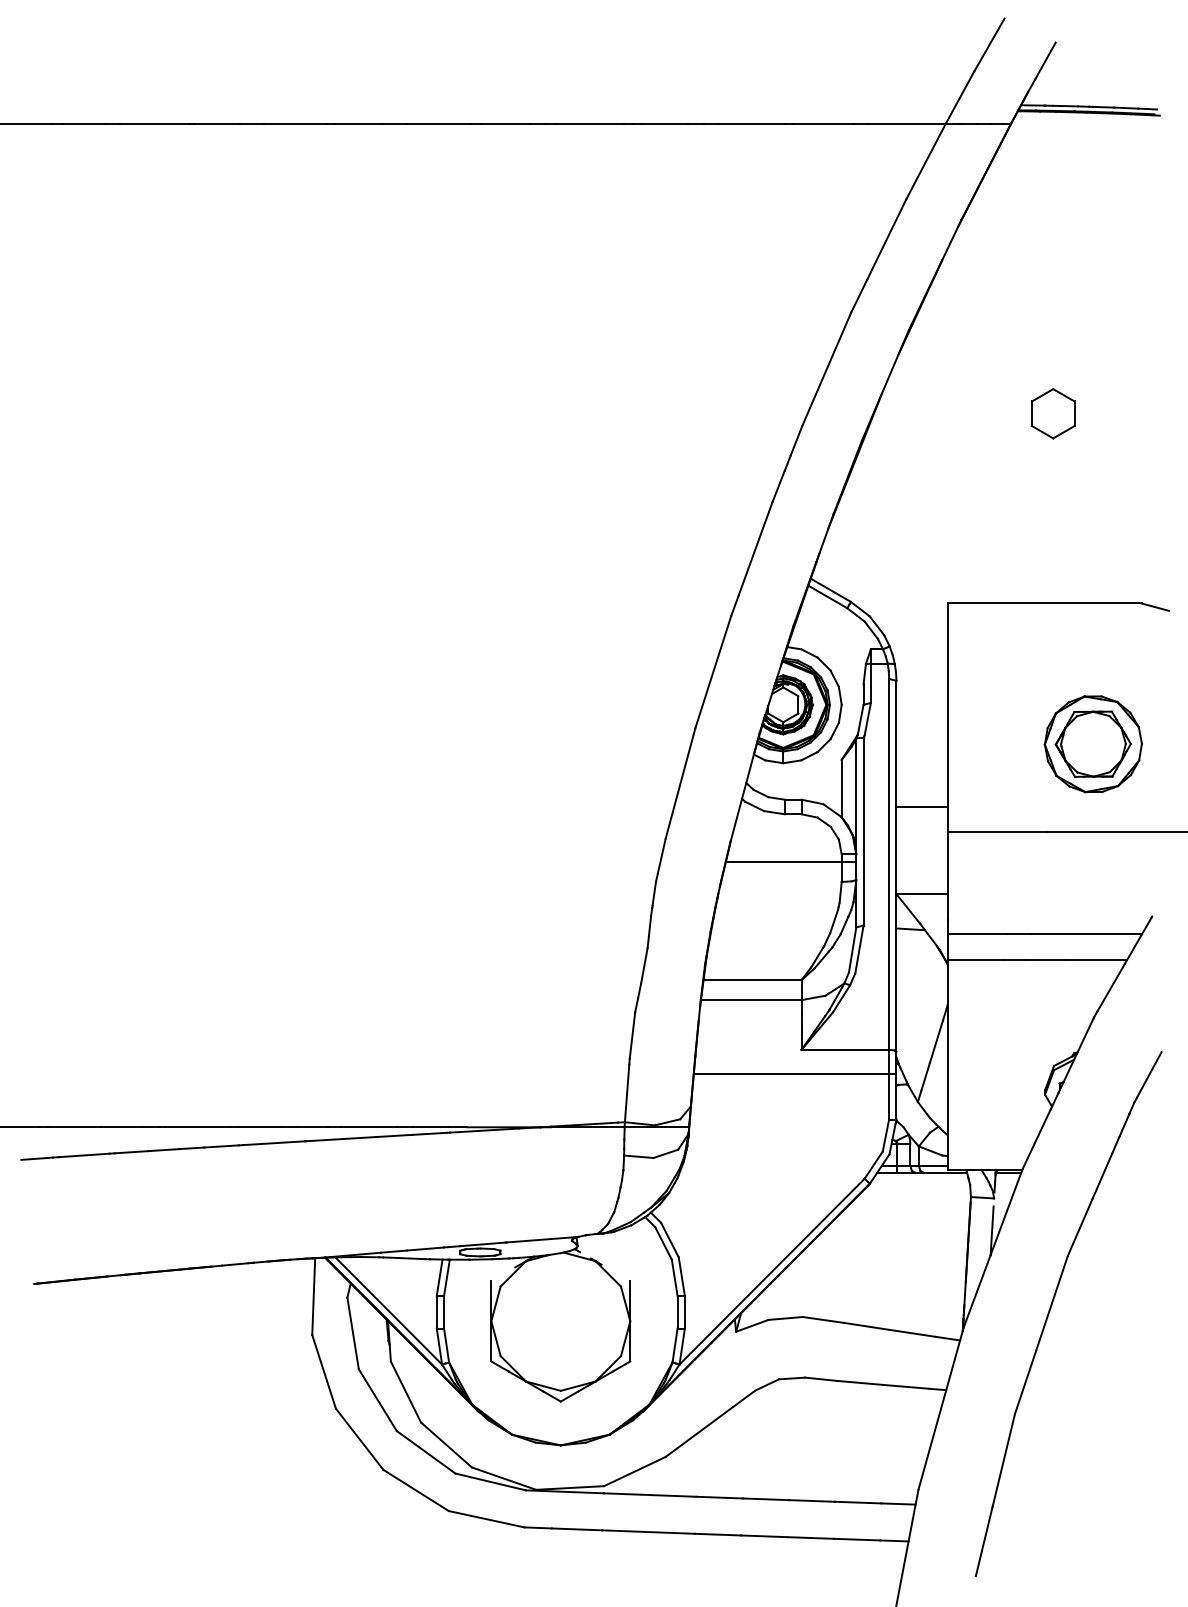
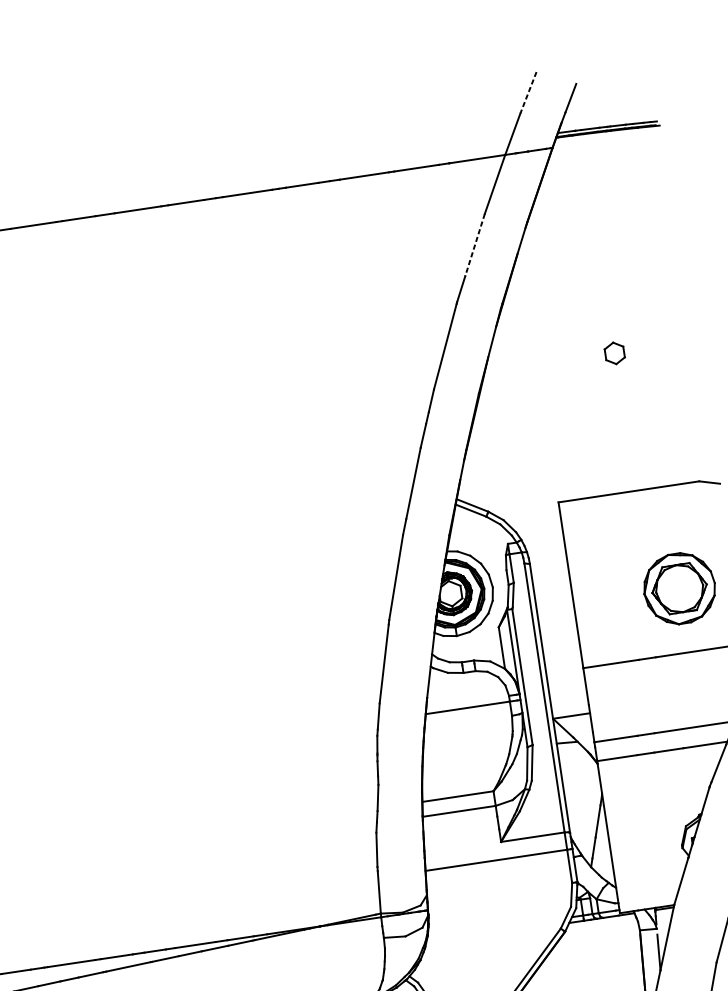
line: (989, 45) -> (528, 93), solid -> dashed
line: (886, 239) -> (474, 245), solid -> dashed
part: (1053, 413) -> (614, 353), size x0.6
line: (921, 807) -> (561, 653), removed

